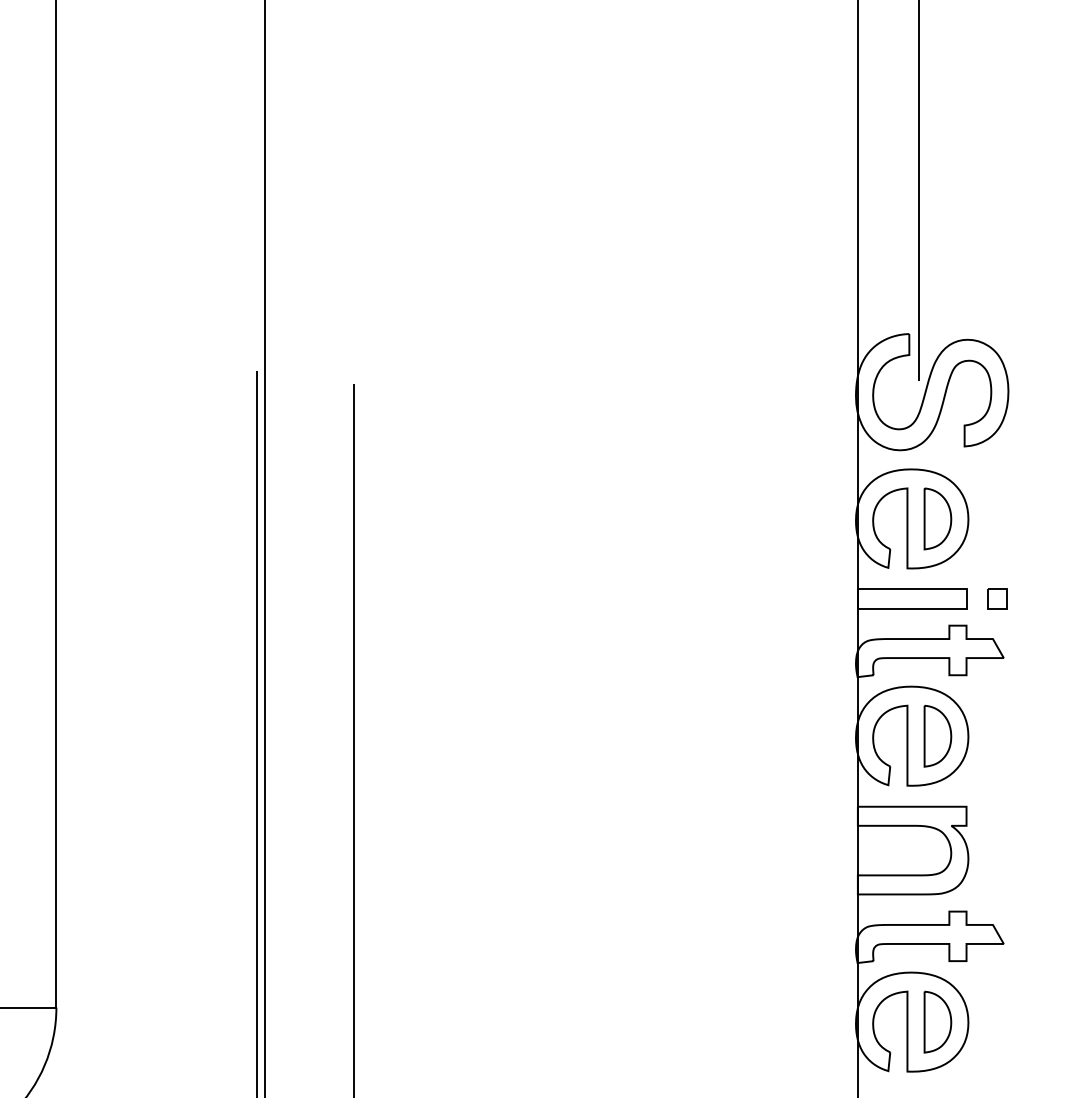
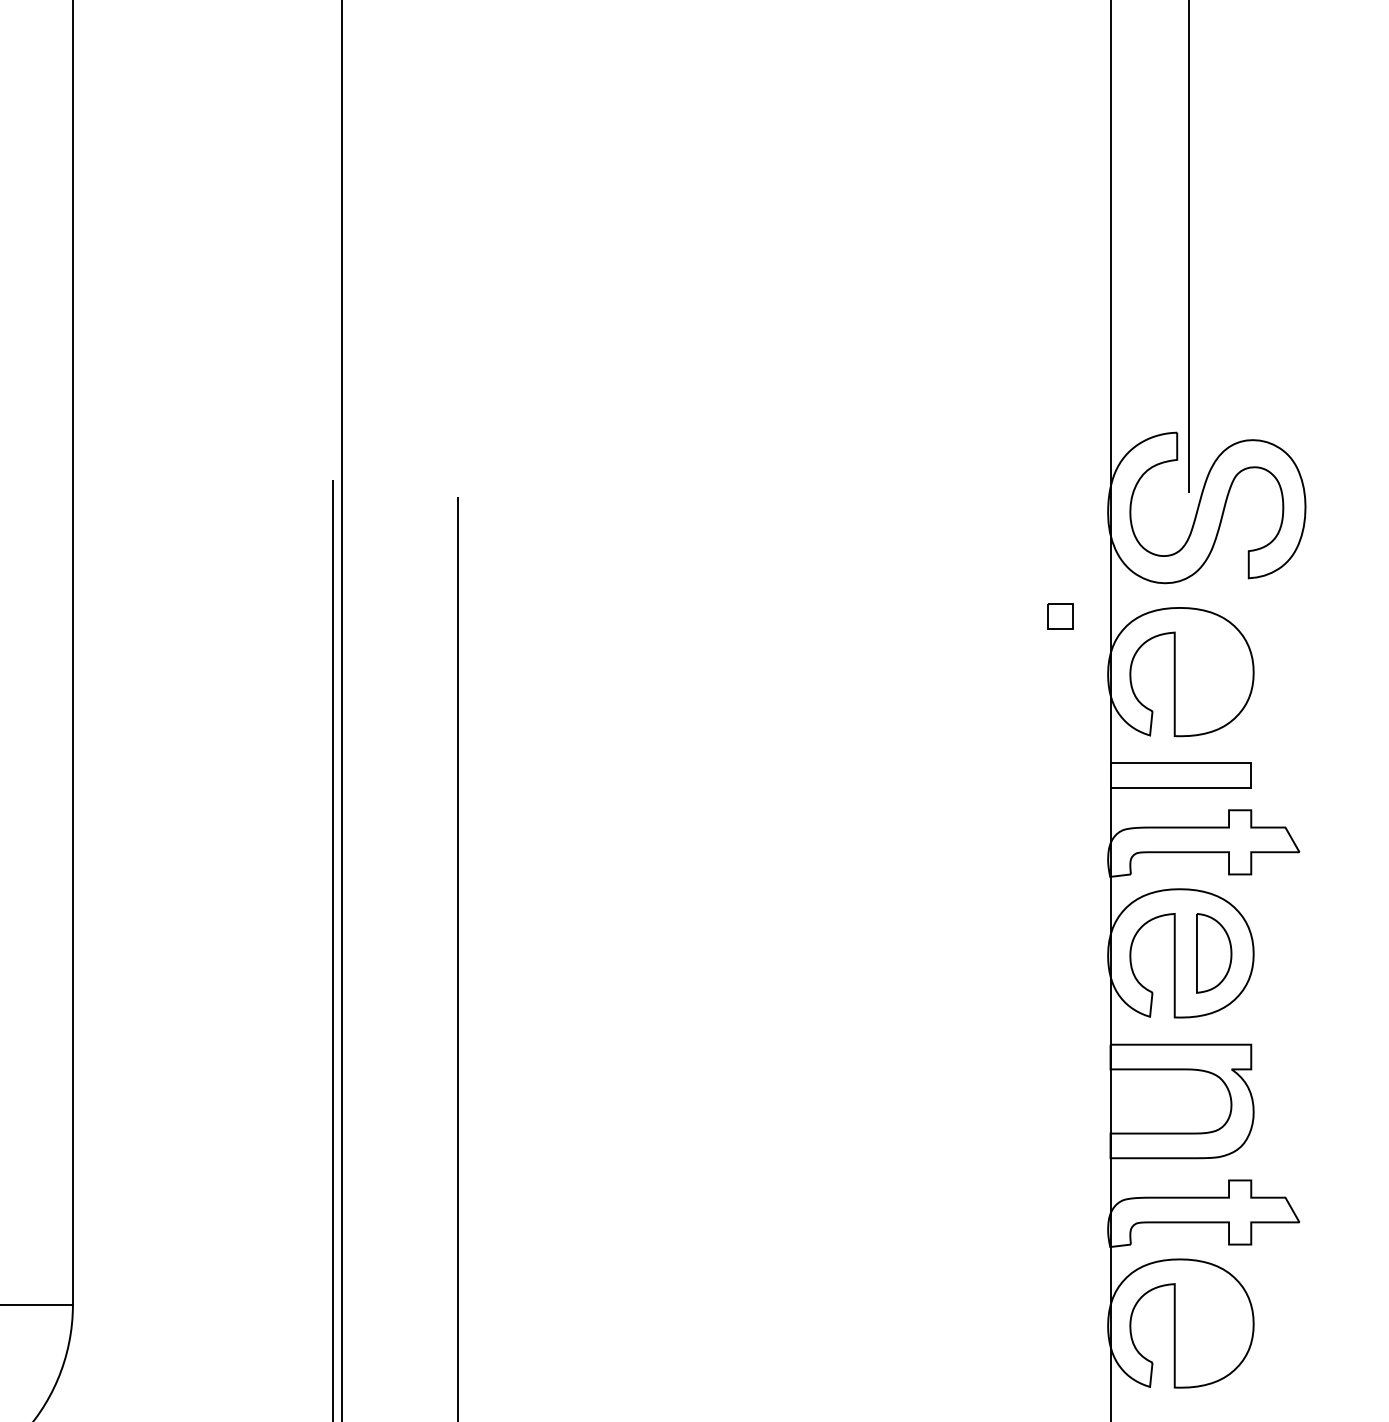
part: (938, 518) -> (1214, 671), removed
part: (996, 598) -> (1060, 616), moved
part: (938, 1022) -> (1214, 1323), removed

